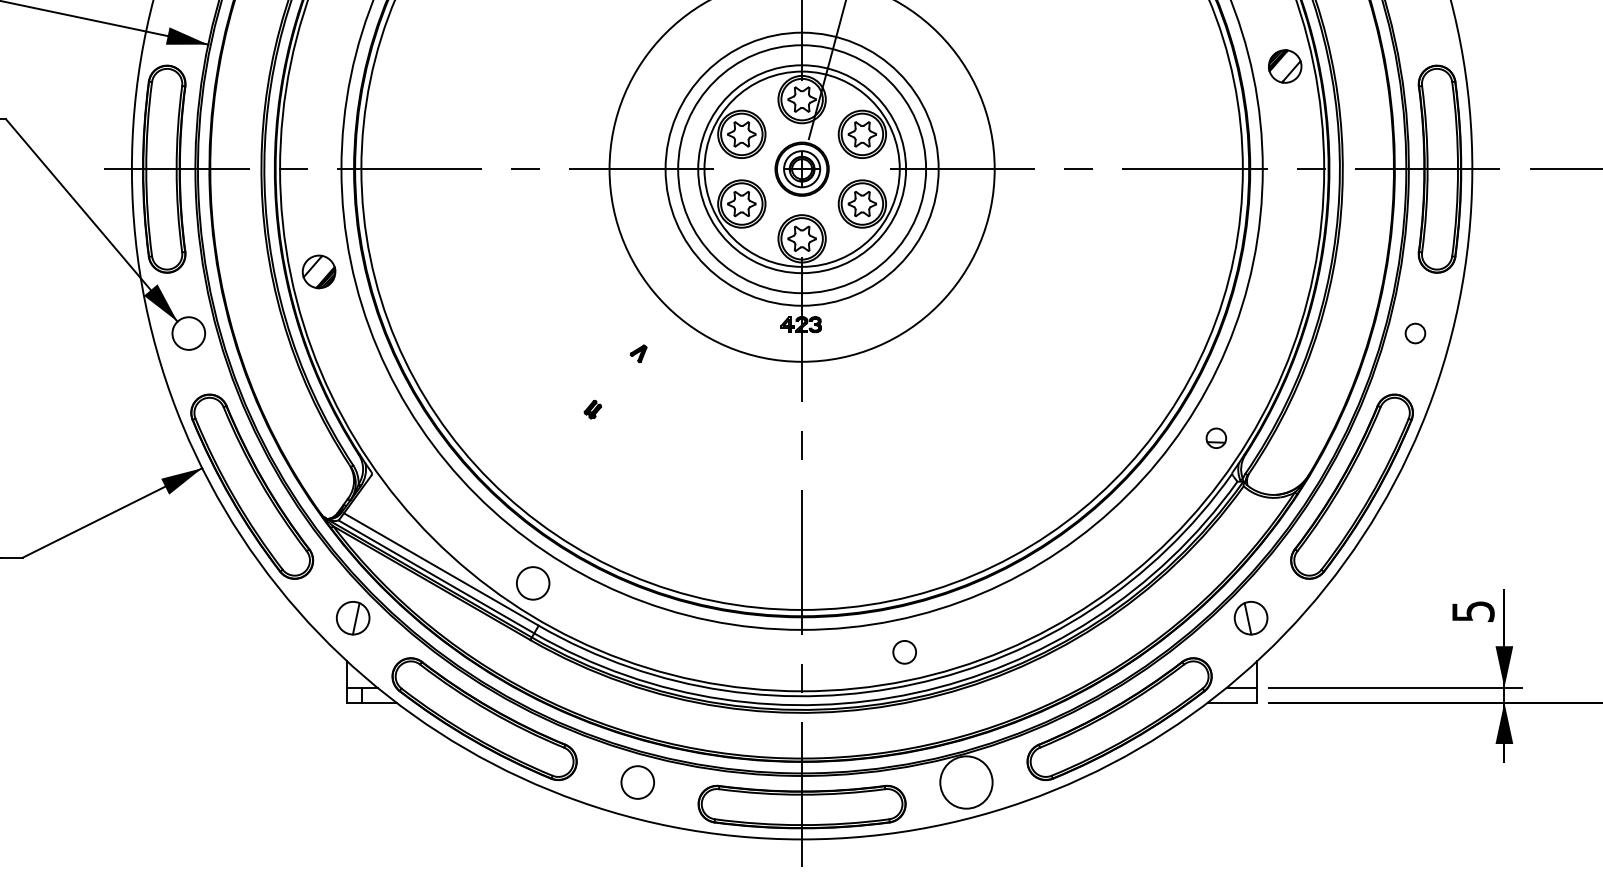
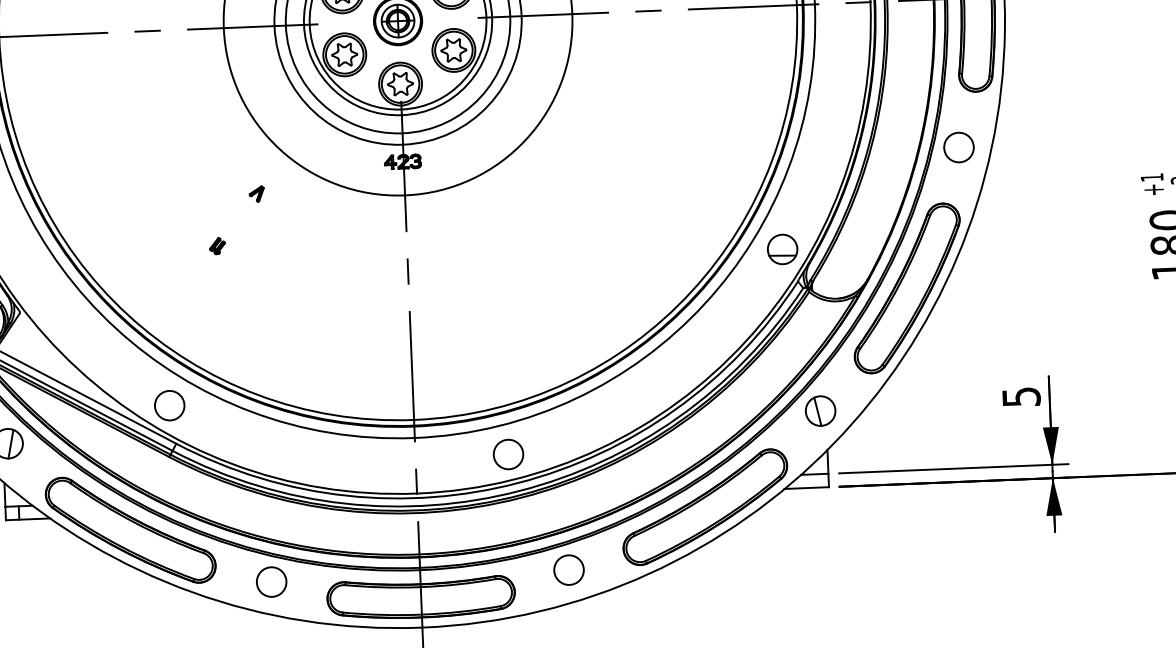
circle: (1415, 333) -> (959, 147), size x1.67
part: (1216, 438) -> (782, 249), size x1.67
circle: (904, 652) -> (508, 454), size x1.43
circle: (966, 782) -> (569, 570), size x0.62

